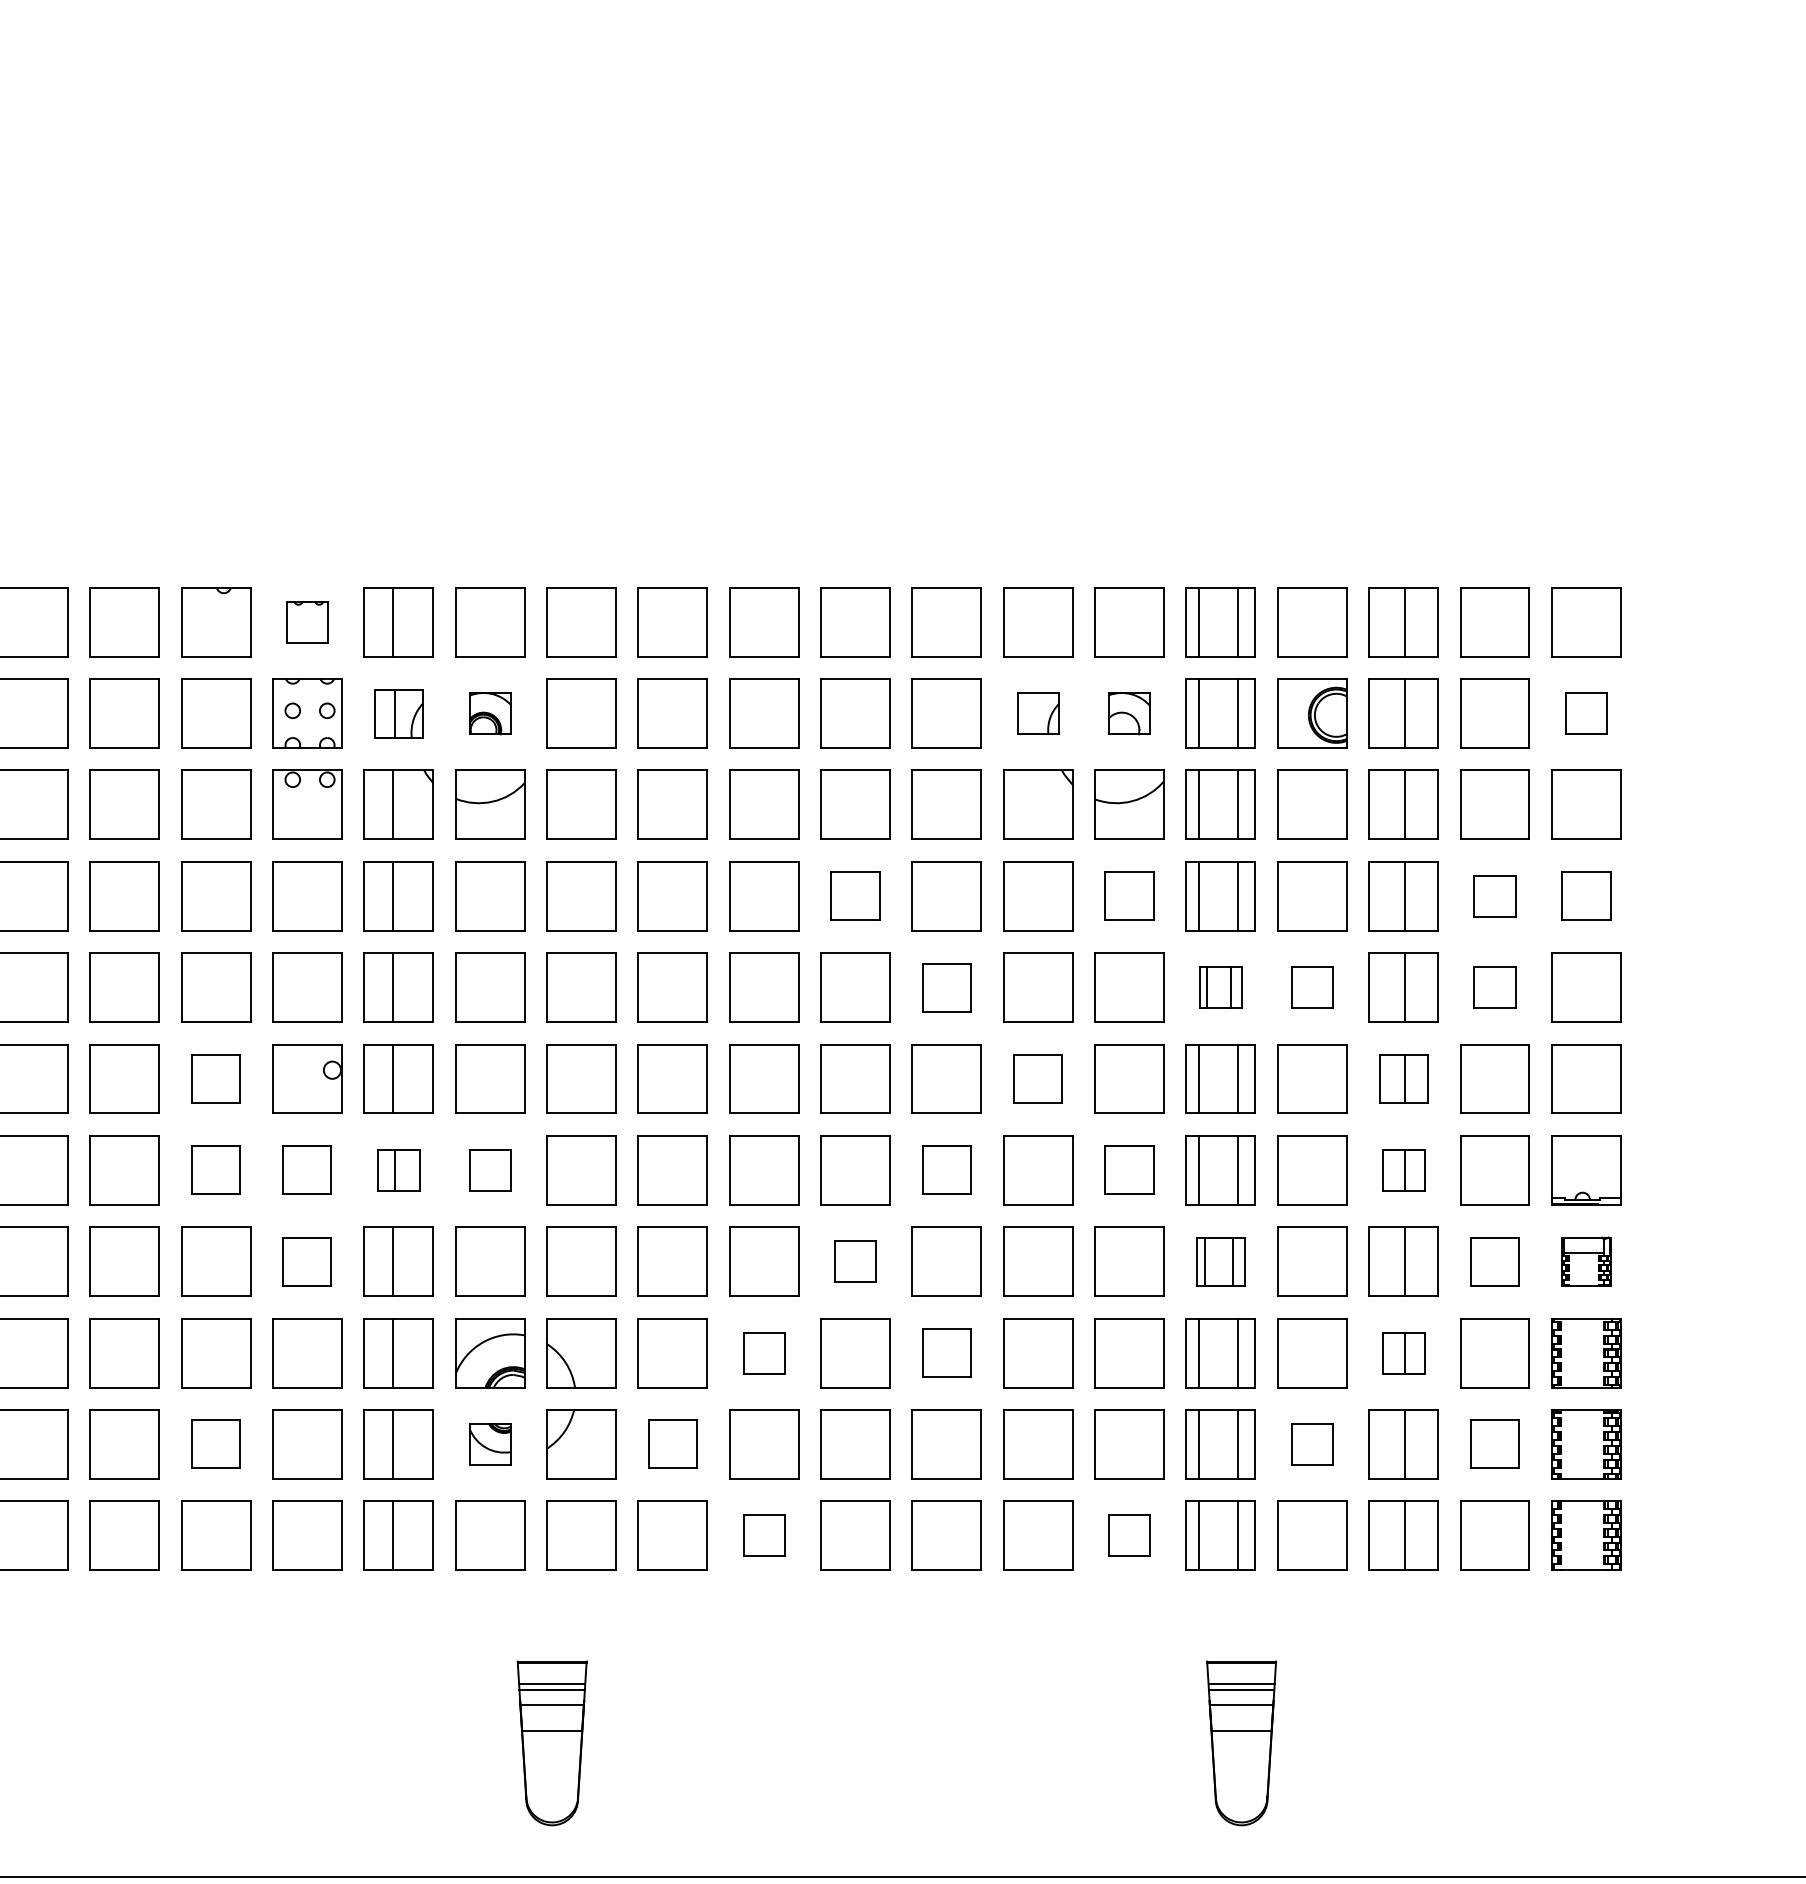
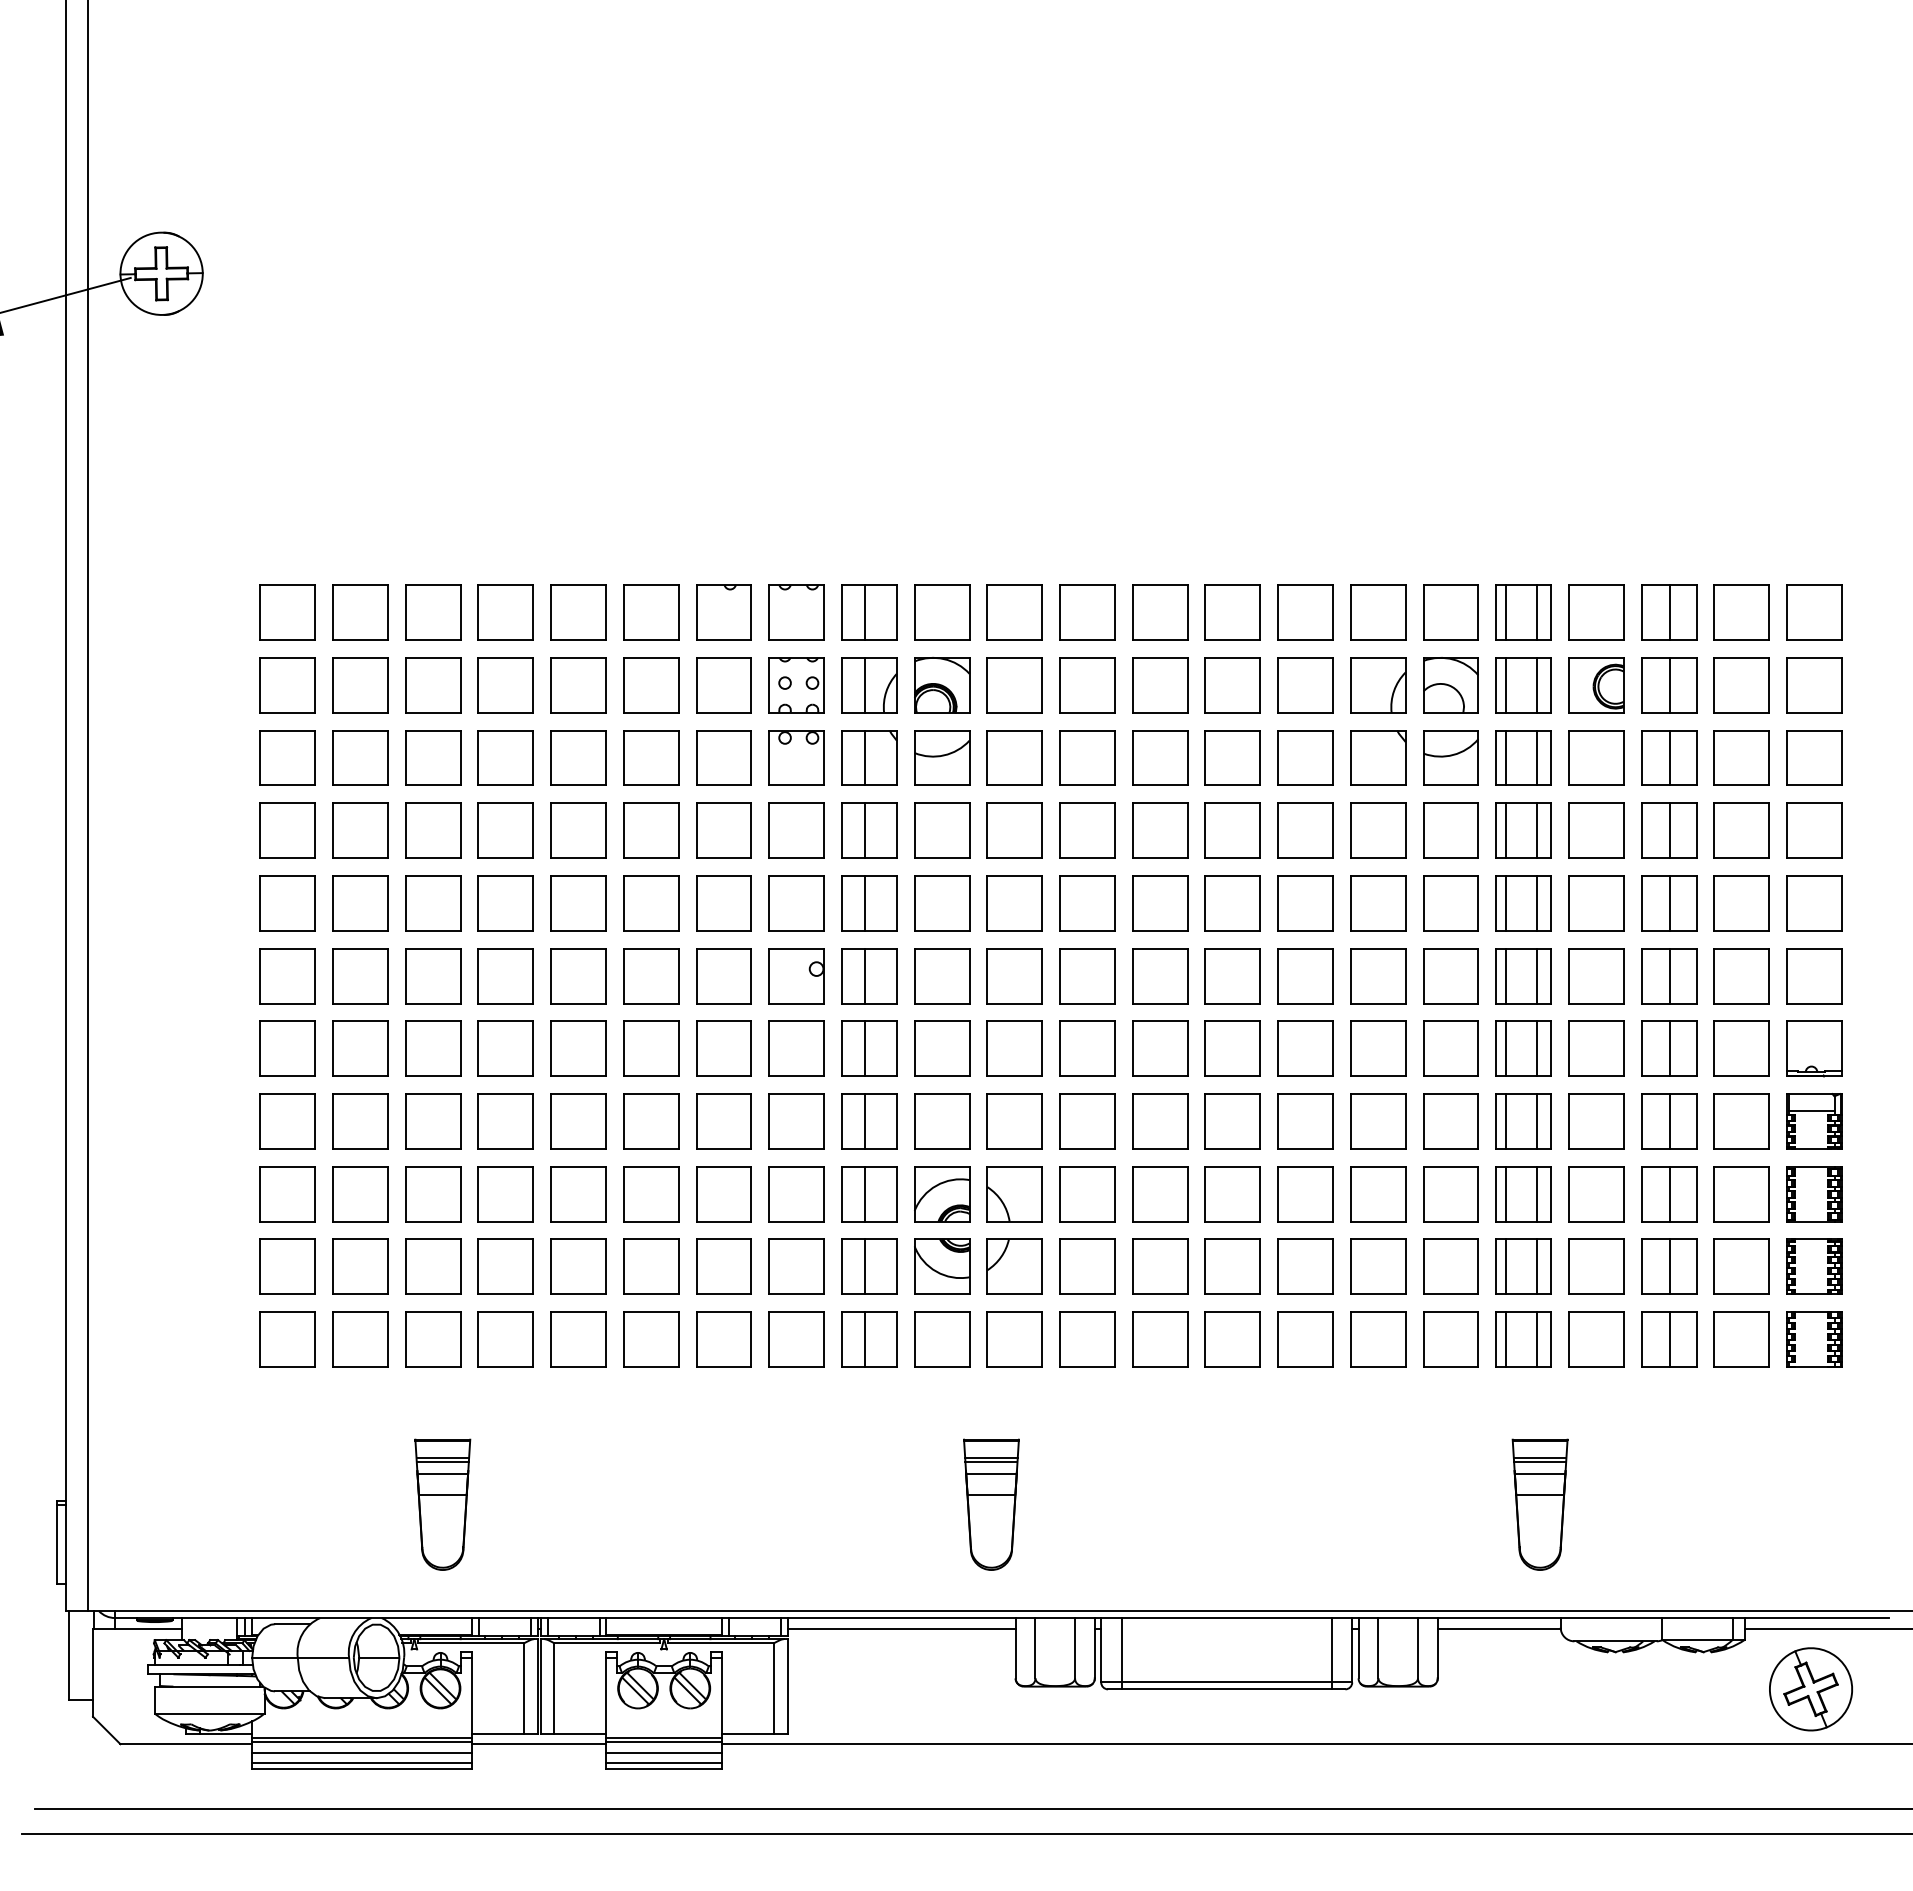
part: (307, 622) -> (796, 612), size x1.67
part: (398, 713) -> (869, 685), size x1.43
part: (490, 713) -> (942, 685), size x1.67
part: (1038, 713) -> (1378, 685), size x1.67
part: (1128, 713) -> (1450, 685), size x1.67
part: (1586, 713) -> (1814, 685), size x1.67
part: (855, 896) -> (1232, 830), size x1.43
part: (1128, 896) -> (1450, 830), size x1.43
part: (1494, 896) -> (1741, 830), size x1.67
part: (1586, 896) -> (1814, 830), size x1.43
part: (946, 987) -> (1305, 903), size x1.43
part: (1220, 987) -> (1523, 903), size x1.67
part: (1312, 987) -> (1596, 903), size x1.67
part: (1494, 987) -> (1741, 903), size x1.67
part: (215, 1079) -> (723, 976), size x1.43
part: (1038, 1079) -> (1378, 976), size x1.43
part: (1404, 1079) -> (1669, 976), size x1.43
part: (215, 1169) -> (723, 1048), size x1.43
part: (307, 1169) -> (796, 1048), size x1.43
part: (398, 1169) -> (869, 1048), size x1.67
part: (490, 1169) -> (942, 1048), size x1.67
part: (946, 1169) -> (1305, 1048), size x1.43
part: (1128, 1169) -> (1450, 1048), size x1.43
part: (1404, 1169) -> (1669, 1048), size x1.67
part: (307, 1261) -> (796, 1121), size x1.43
part: (855, 1261) -> (1232, 1121), size x1.67
part: (1220, 1261) -> (1523, 1121), size x1.43
part: (1494, 1261) -> (1741, 1121), size x1.43
part: (1586, 1261) -> (1814, 1121), size x1.43
part: (764, 1353) -> (1160, 1194), size x1.67
part: (946, 1353) -> (1305, 1194), size x1.43
part: (1404, 1353) -> (1669, 1194), size x1.67
part: (215, 1443) -> (723, 1266), size x1.43
part: (490, 1443) -> (942, 1266), size x1.67
part: (672, 1443) -> (1087, 1266), size x1.43
part: (1312, 1443) -> (1596, 1266), size x1.67
part: (1494, 1443) -> (1741, 1266), size x1.43
part: (764, 1535) -> (1160, 1339), size x1.67
part: (1128, 1535) -> (1450, 1339), size x1.67

